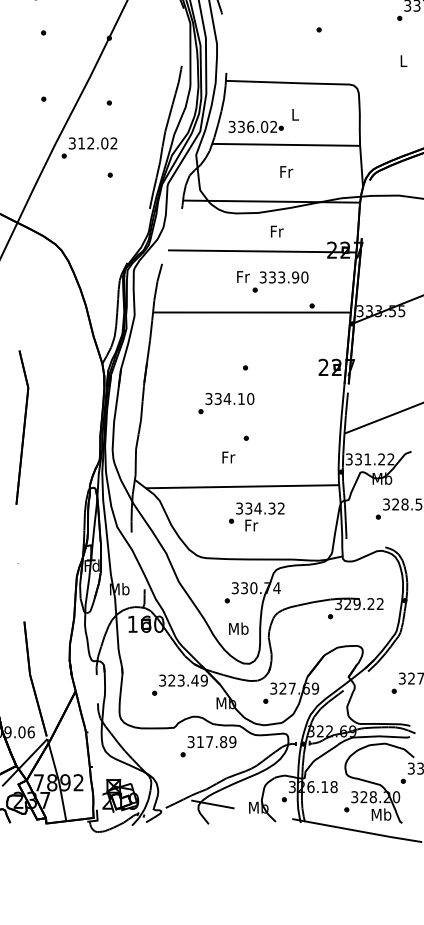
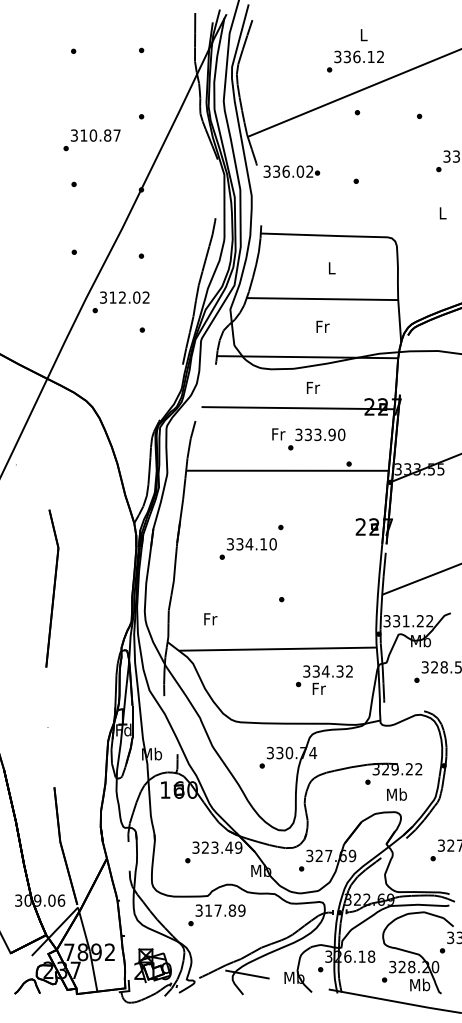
text: (255, 126) -> (291, 171), moved
text: (225, 403) -> (247, 548), moved
text: (228, 457) -> (210, 619), moved
text: (256, 516) -> (324, 679), moved
text: (238, 628) -> (396, 794), moved
text: (208, 746) -> (216, 915), moved

